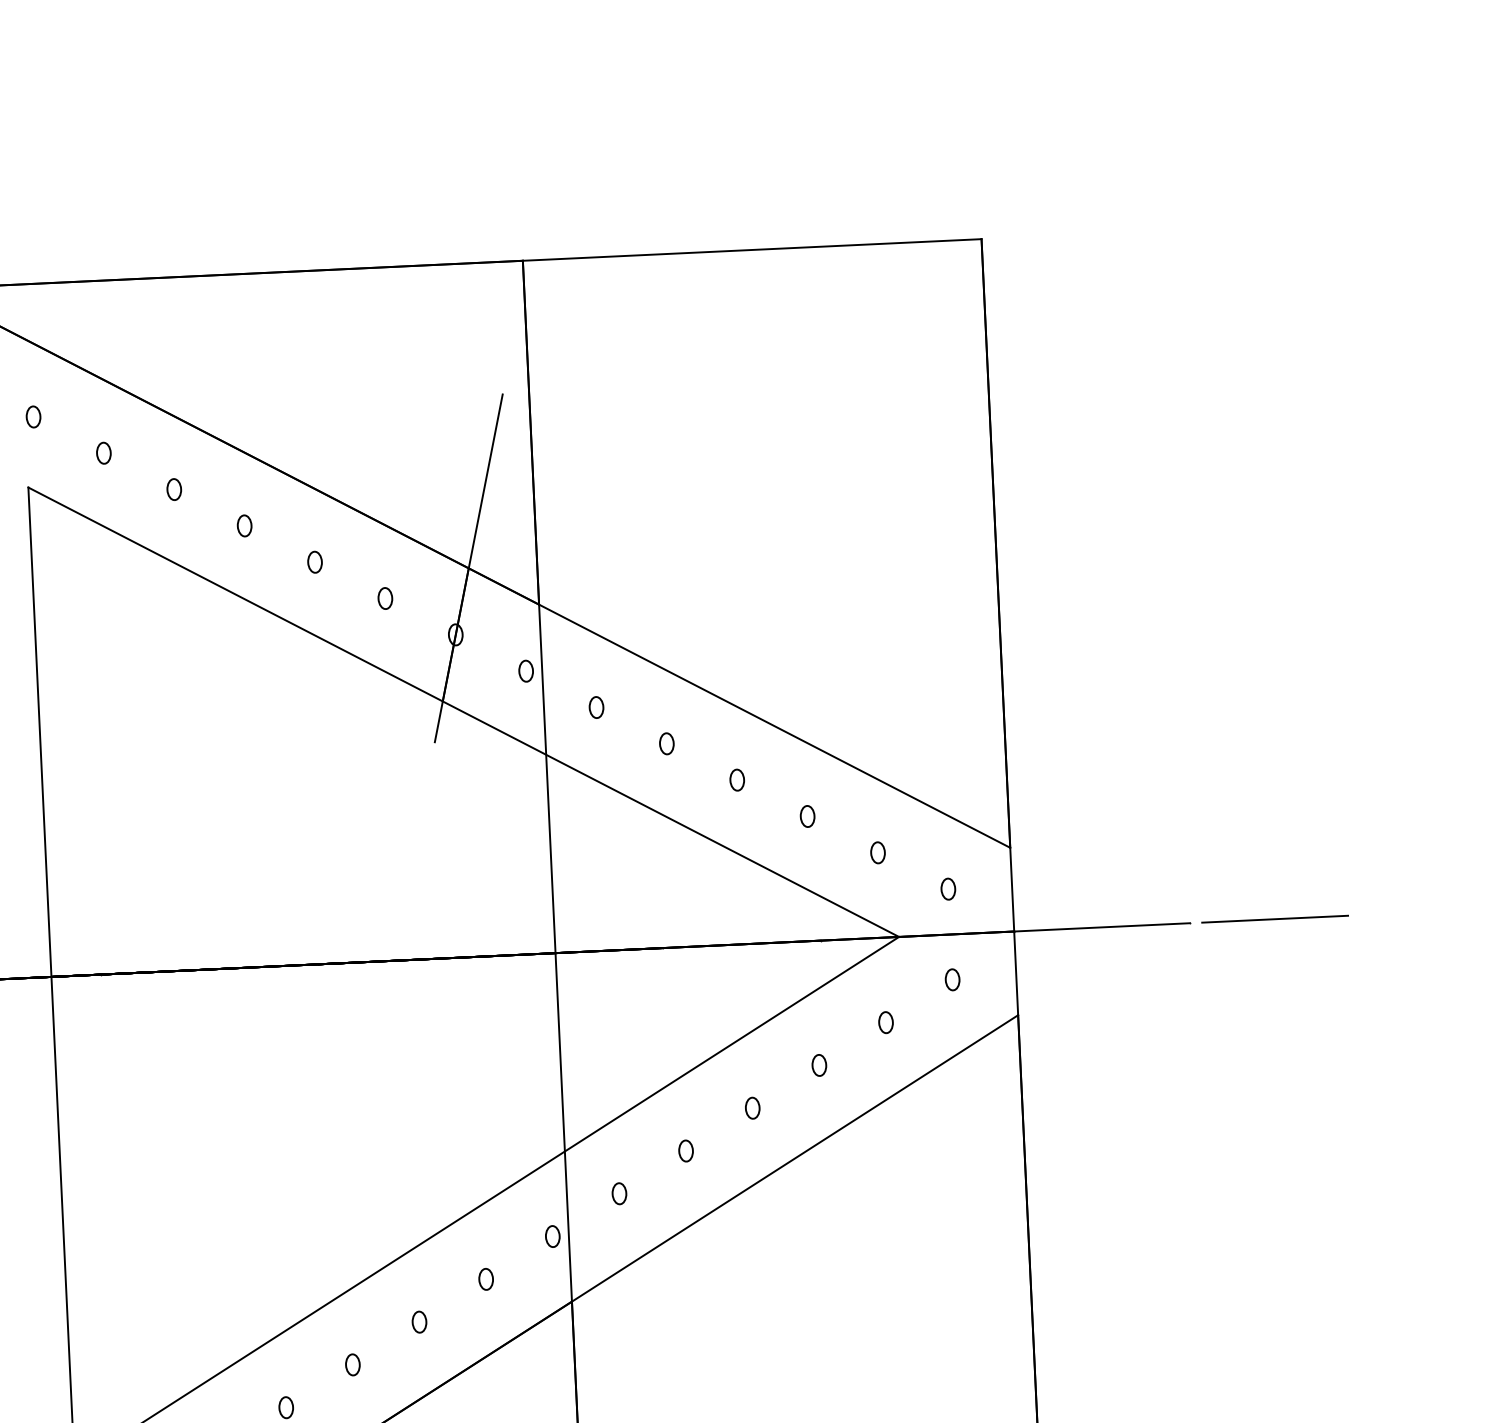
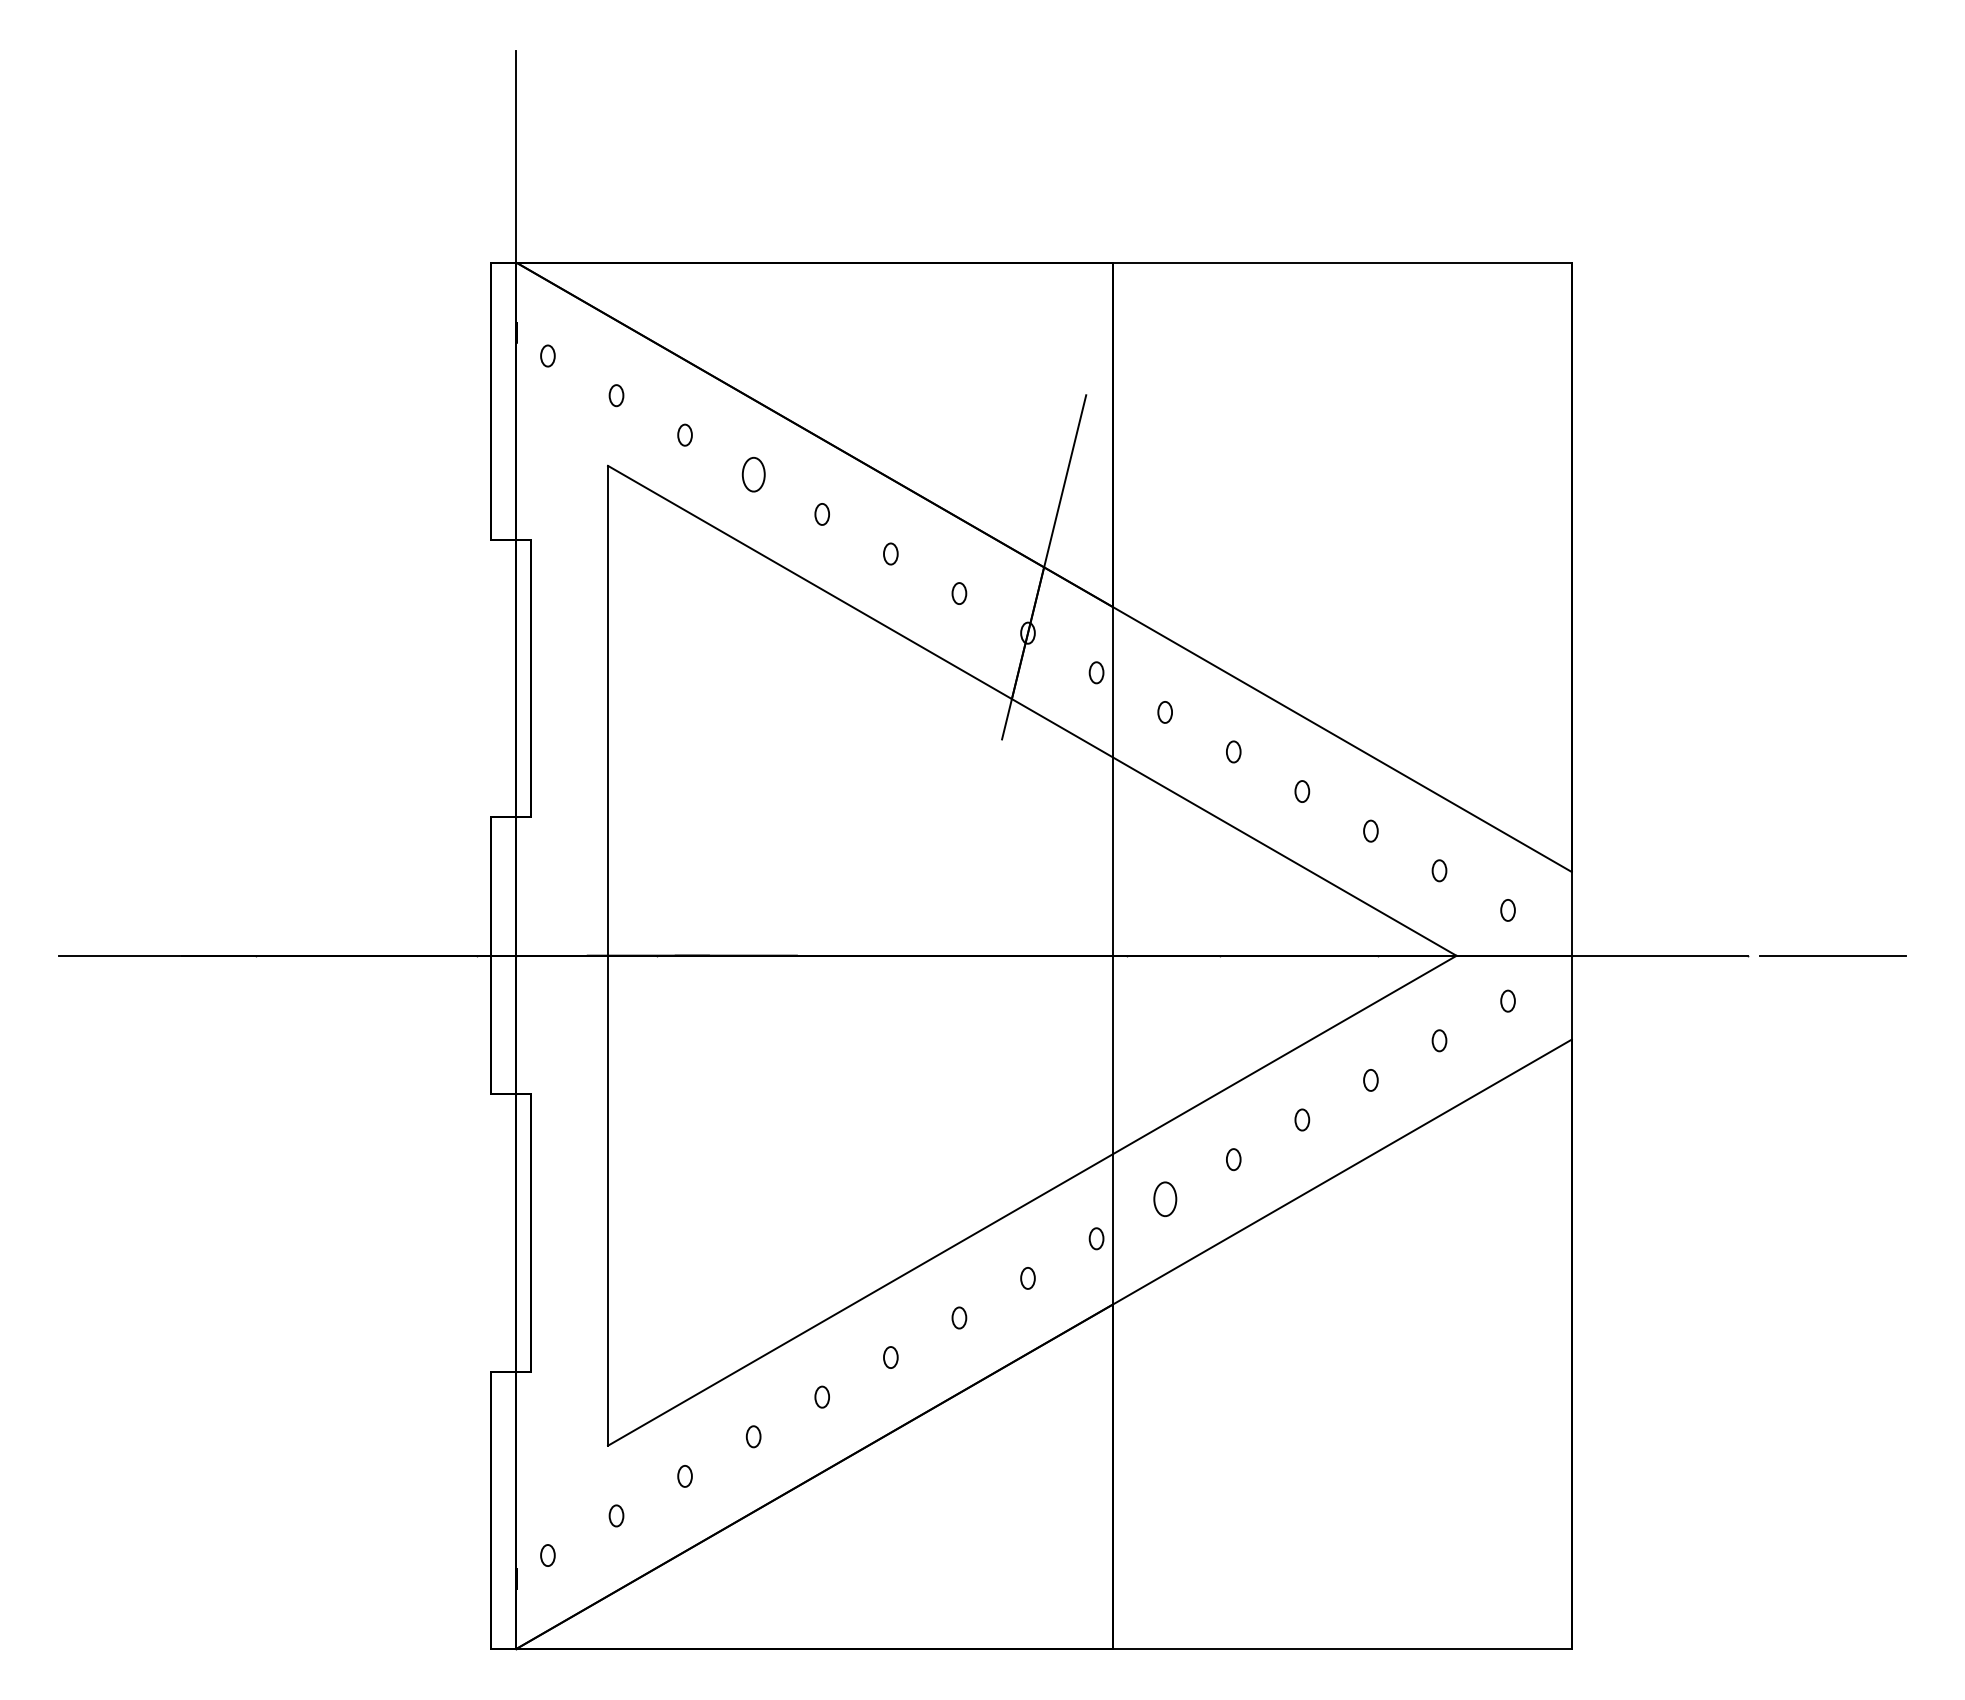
circle: (174, 489) -> (753, 474), size x1.6
circle: (618, 1193) -> (1164, 1198), size x1.6

